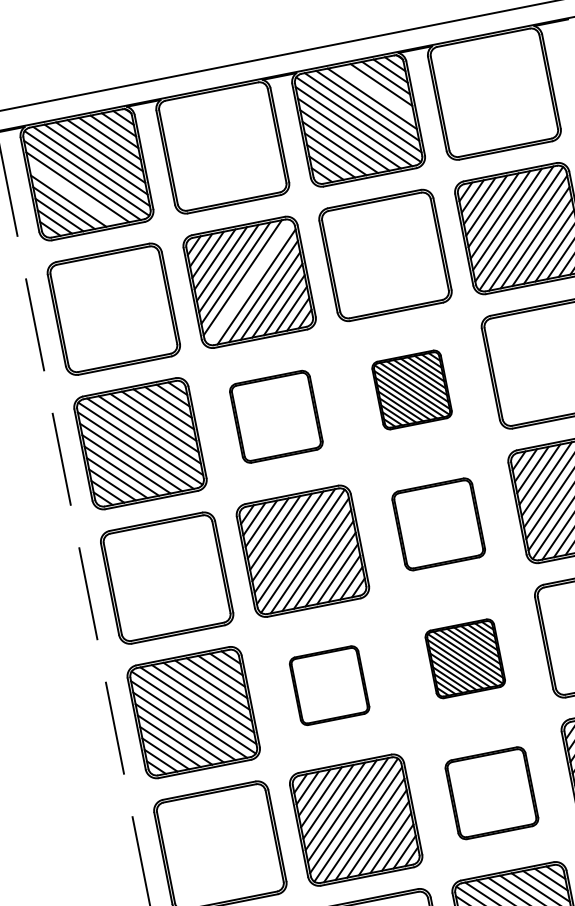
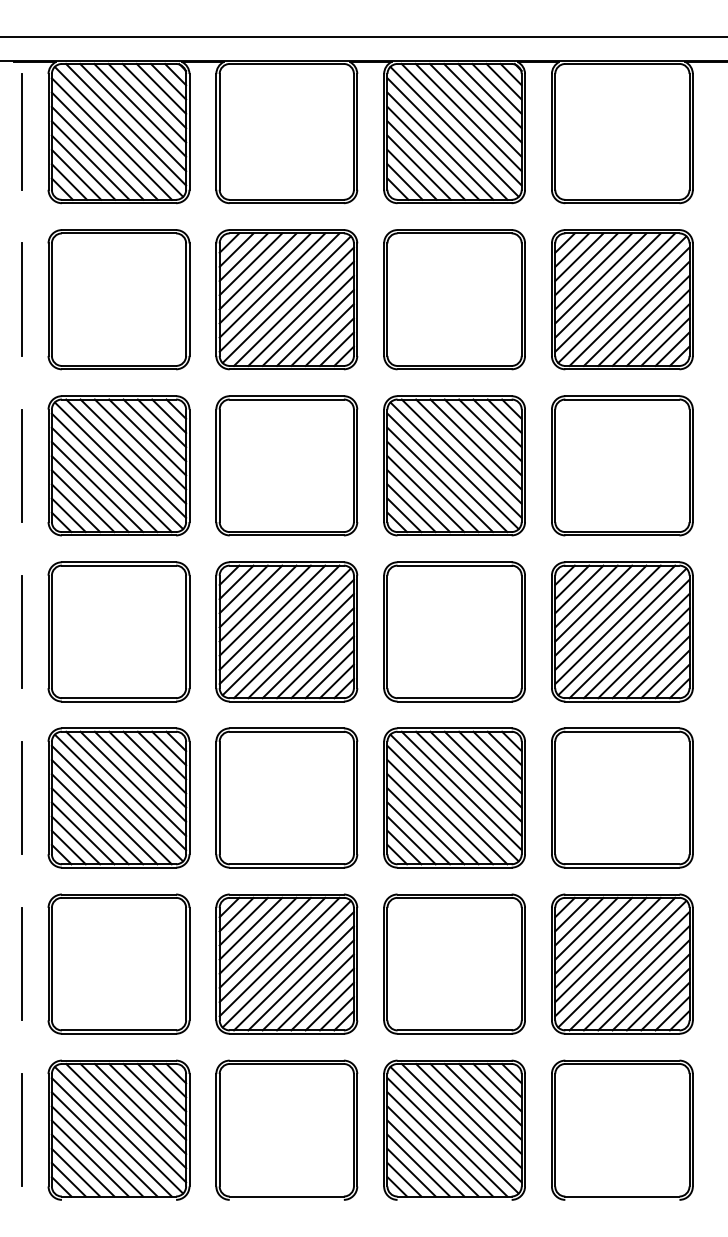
line: (376, 91) -> (482, 102), added
line: (72, 193) -> (97, 152), added
line: (249, 282) -> (286, 299), added
part: (411, 389) -> (454, 465), size x1.67
part: (276, 416) -> (286, 465), size x1.43
part: (438, 524) -> (454, 631), size x1.43
part: (465, 658) -> (454, 797), size x1.67
part: (329, 685) -> (286, 797), size x1.67
part: (491, 792) -> (454, 963), size x1.43

